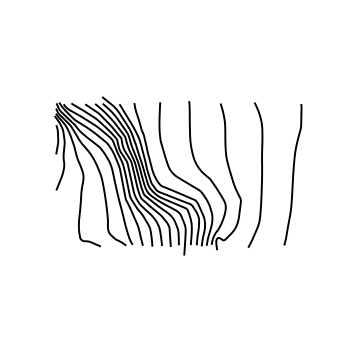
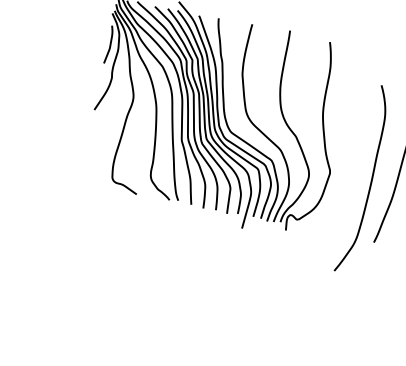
curve: (261, 174) -> (371, 180), moved

